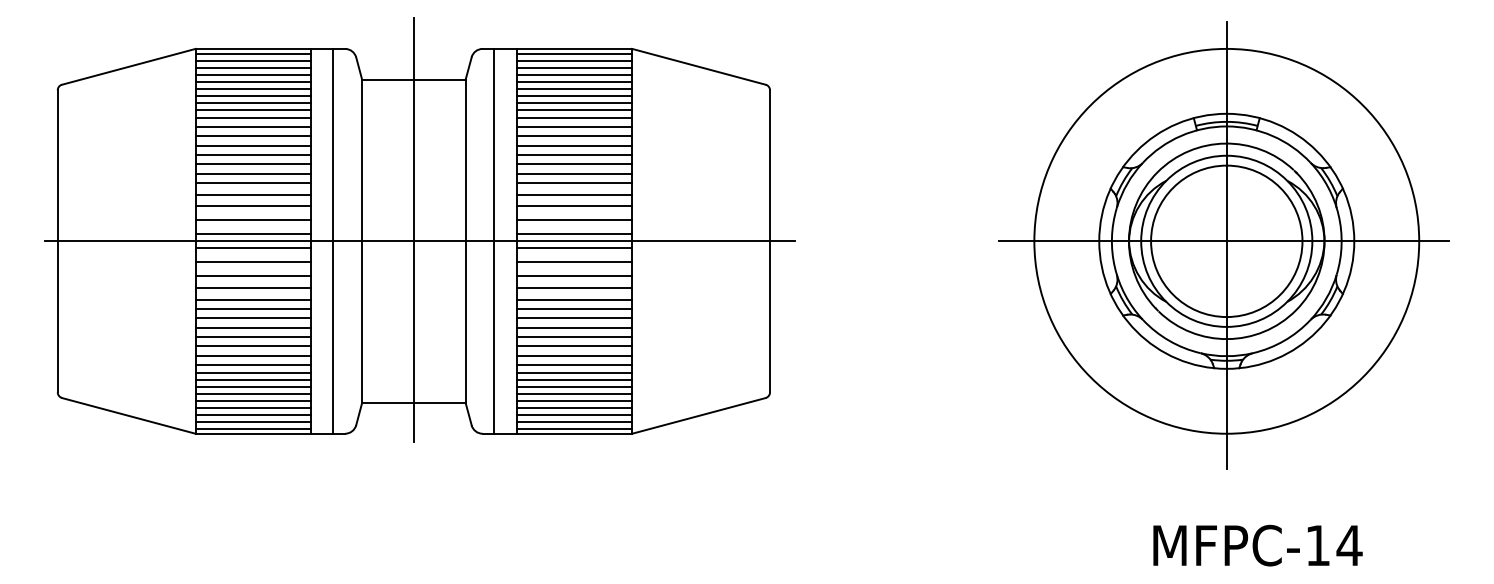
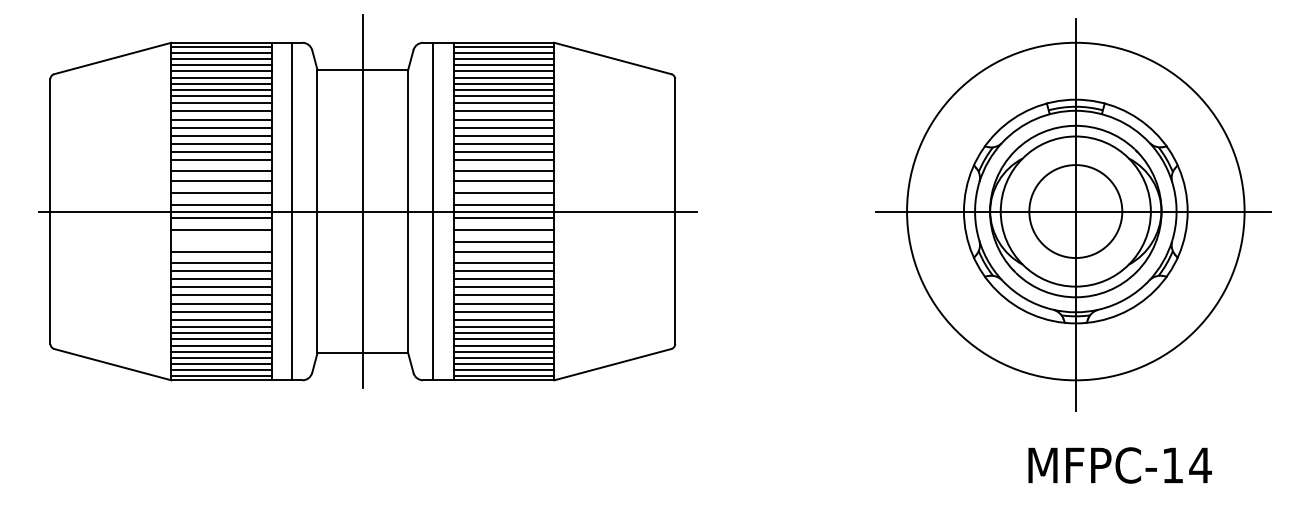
circle: (1226, 241) -> (1075, 211), size x0.7
line: (252, 276) -> (221, 242), removed
text: (1257, 545) -> (1119, 465), moved

